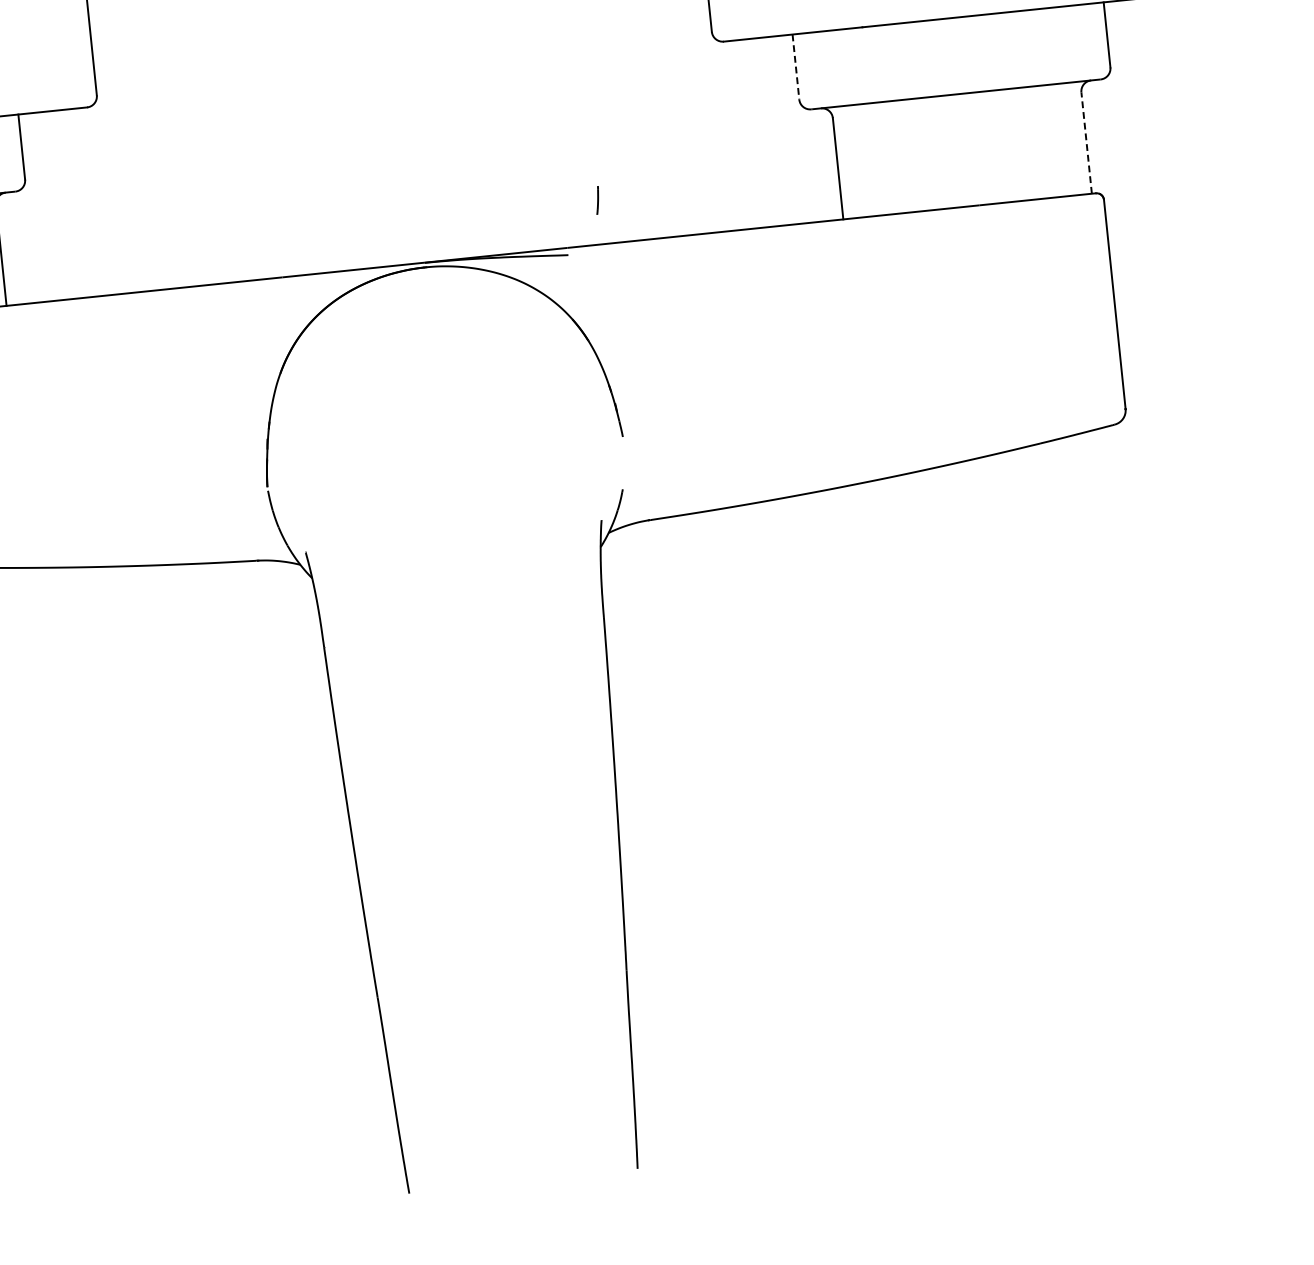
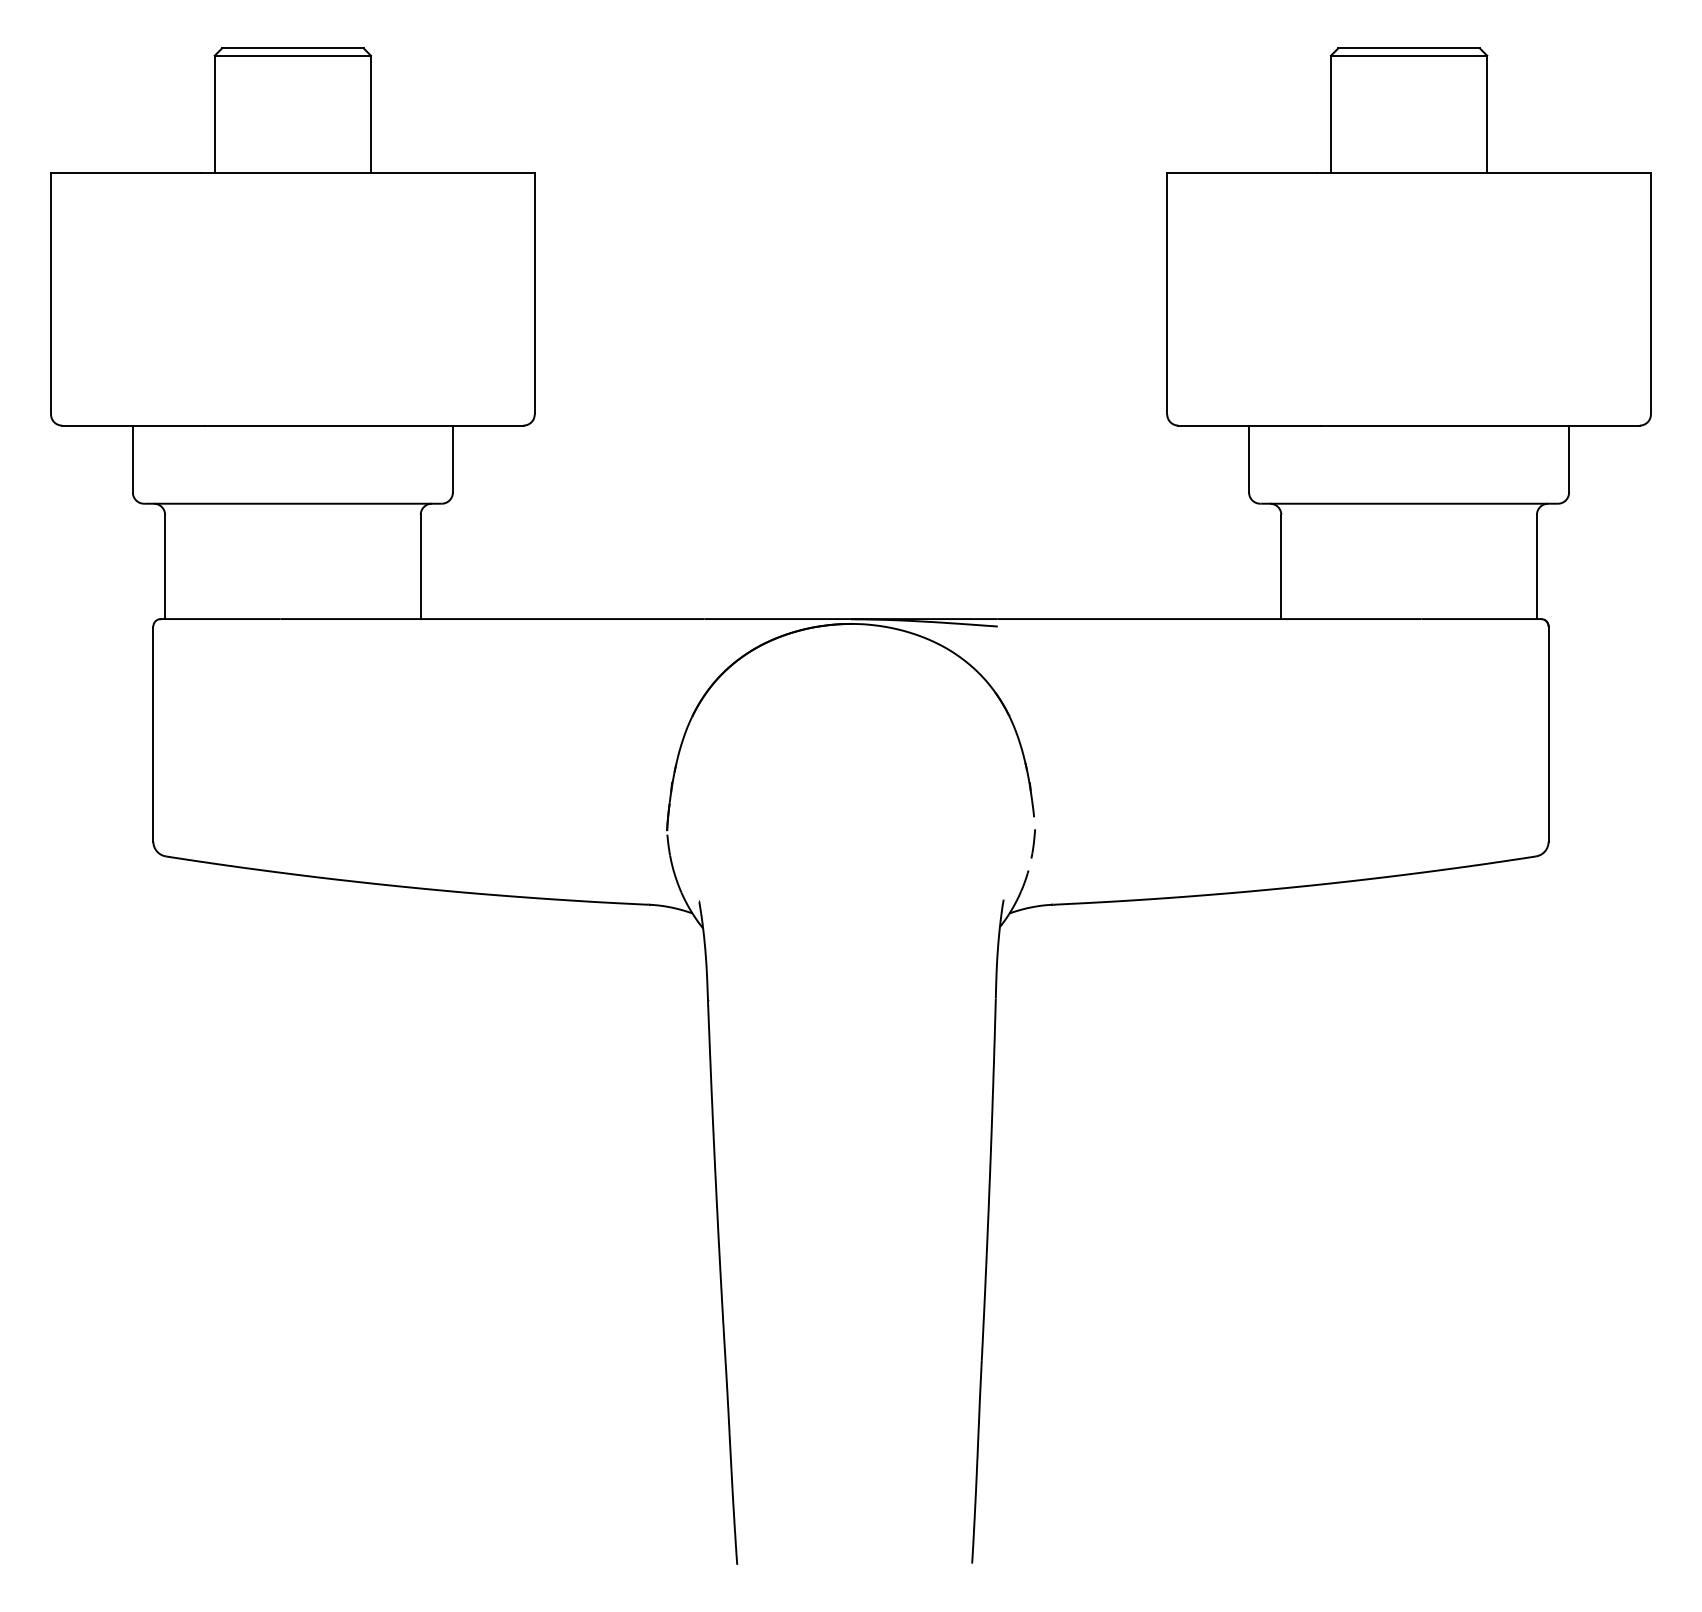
line: (796, 67) -> (1249, 459), dashed -> solid
line: (1086, 142) -> (1536, 566), dashed -> solid
line: (597, 200) -> (1033, 843), moved

